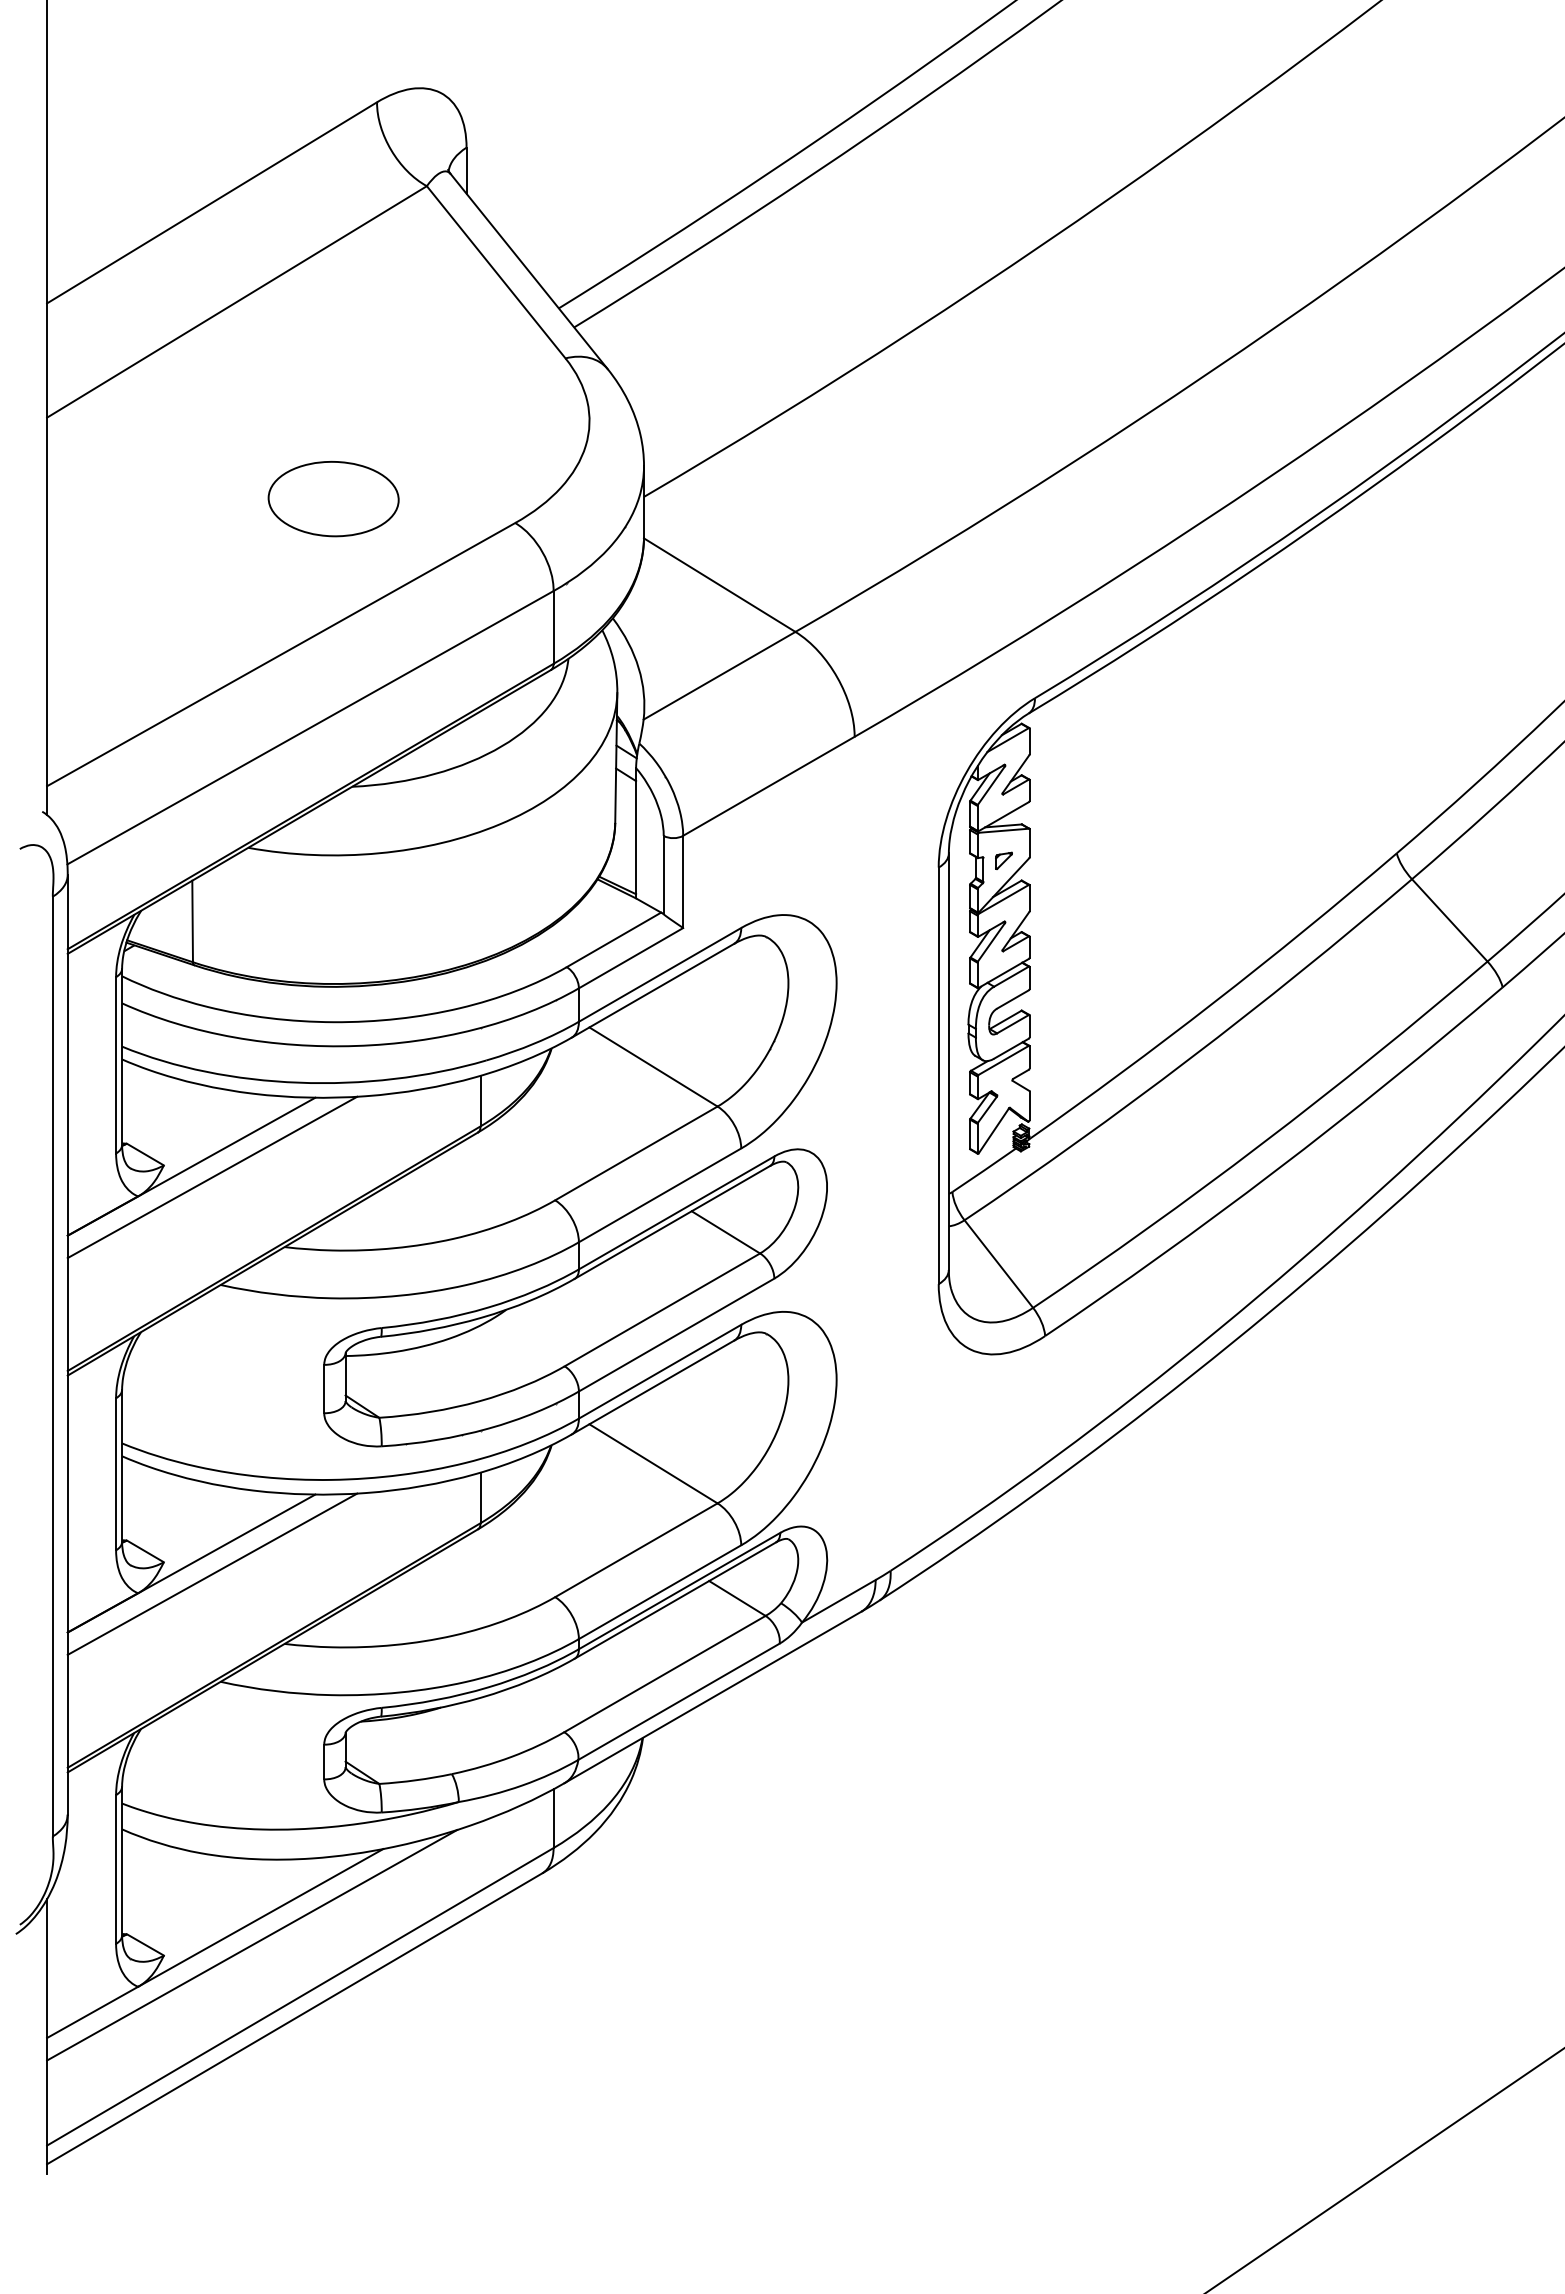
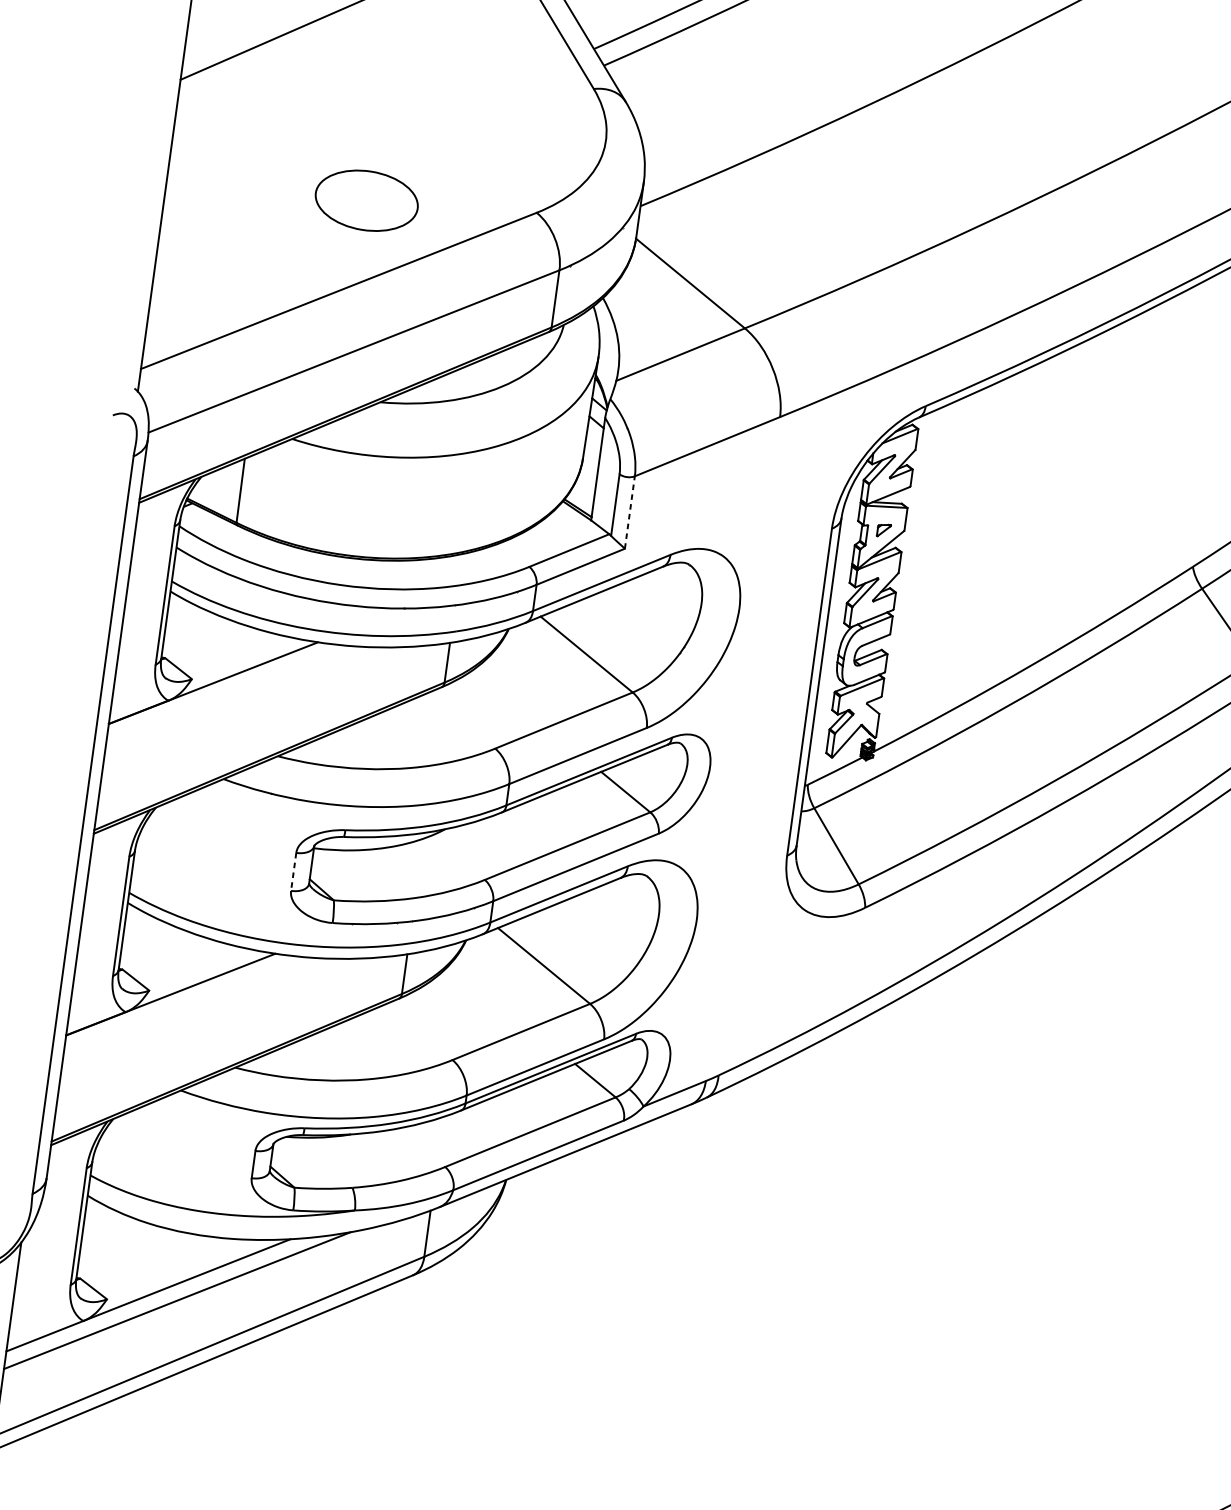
part: (333, 499) -> (366, 201), moved
line: (683, 881) -> (630, 512), solid -> dashed
line: (212, 1177) -> (228, 693), removed
line: (324, 1389) -> (293, 872), solid -> dashed
line: (212, 1573) -> (186, 1004), removed

